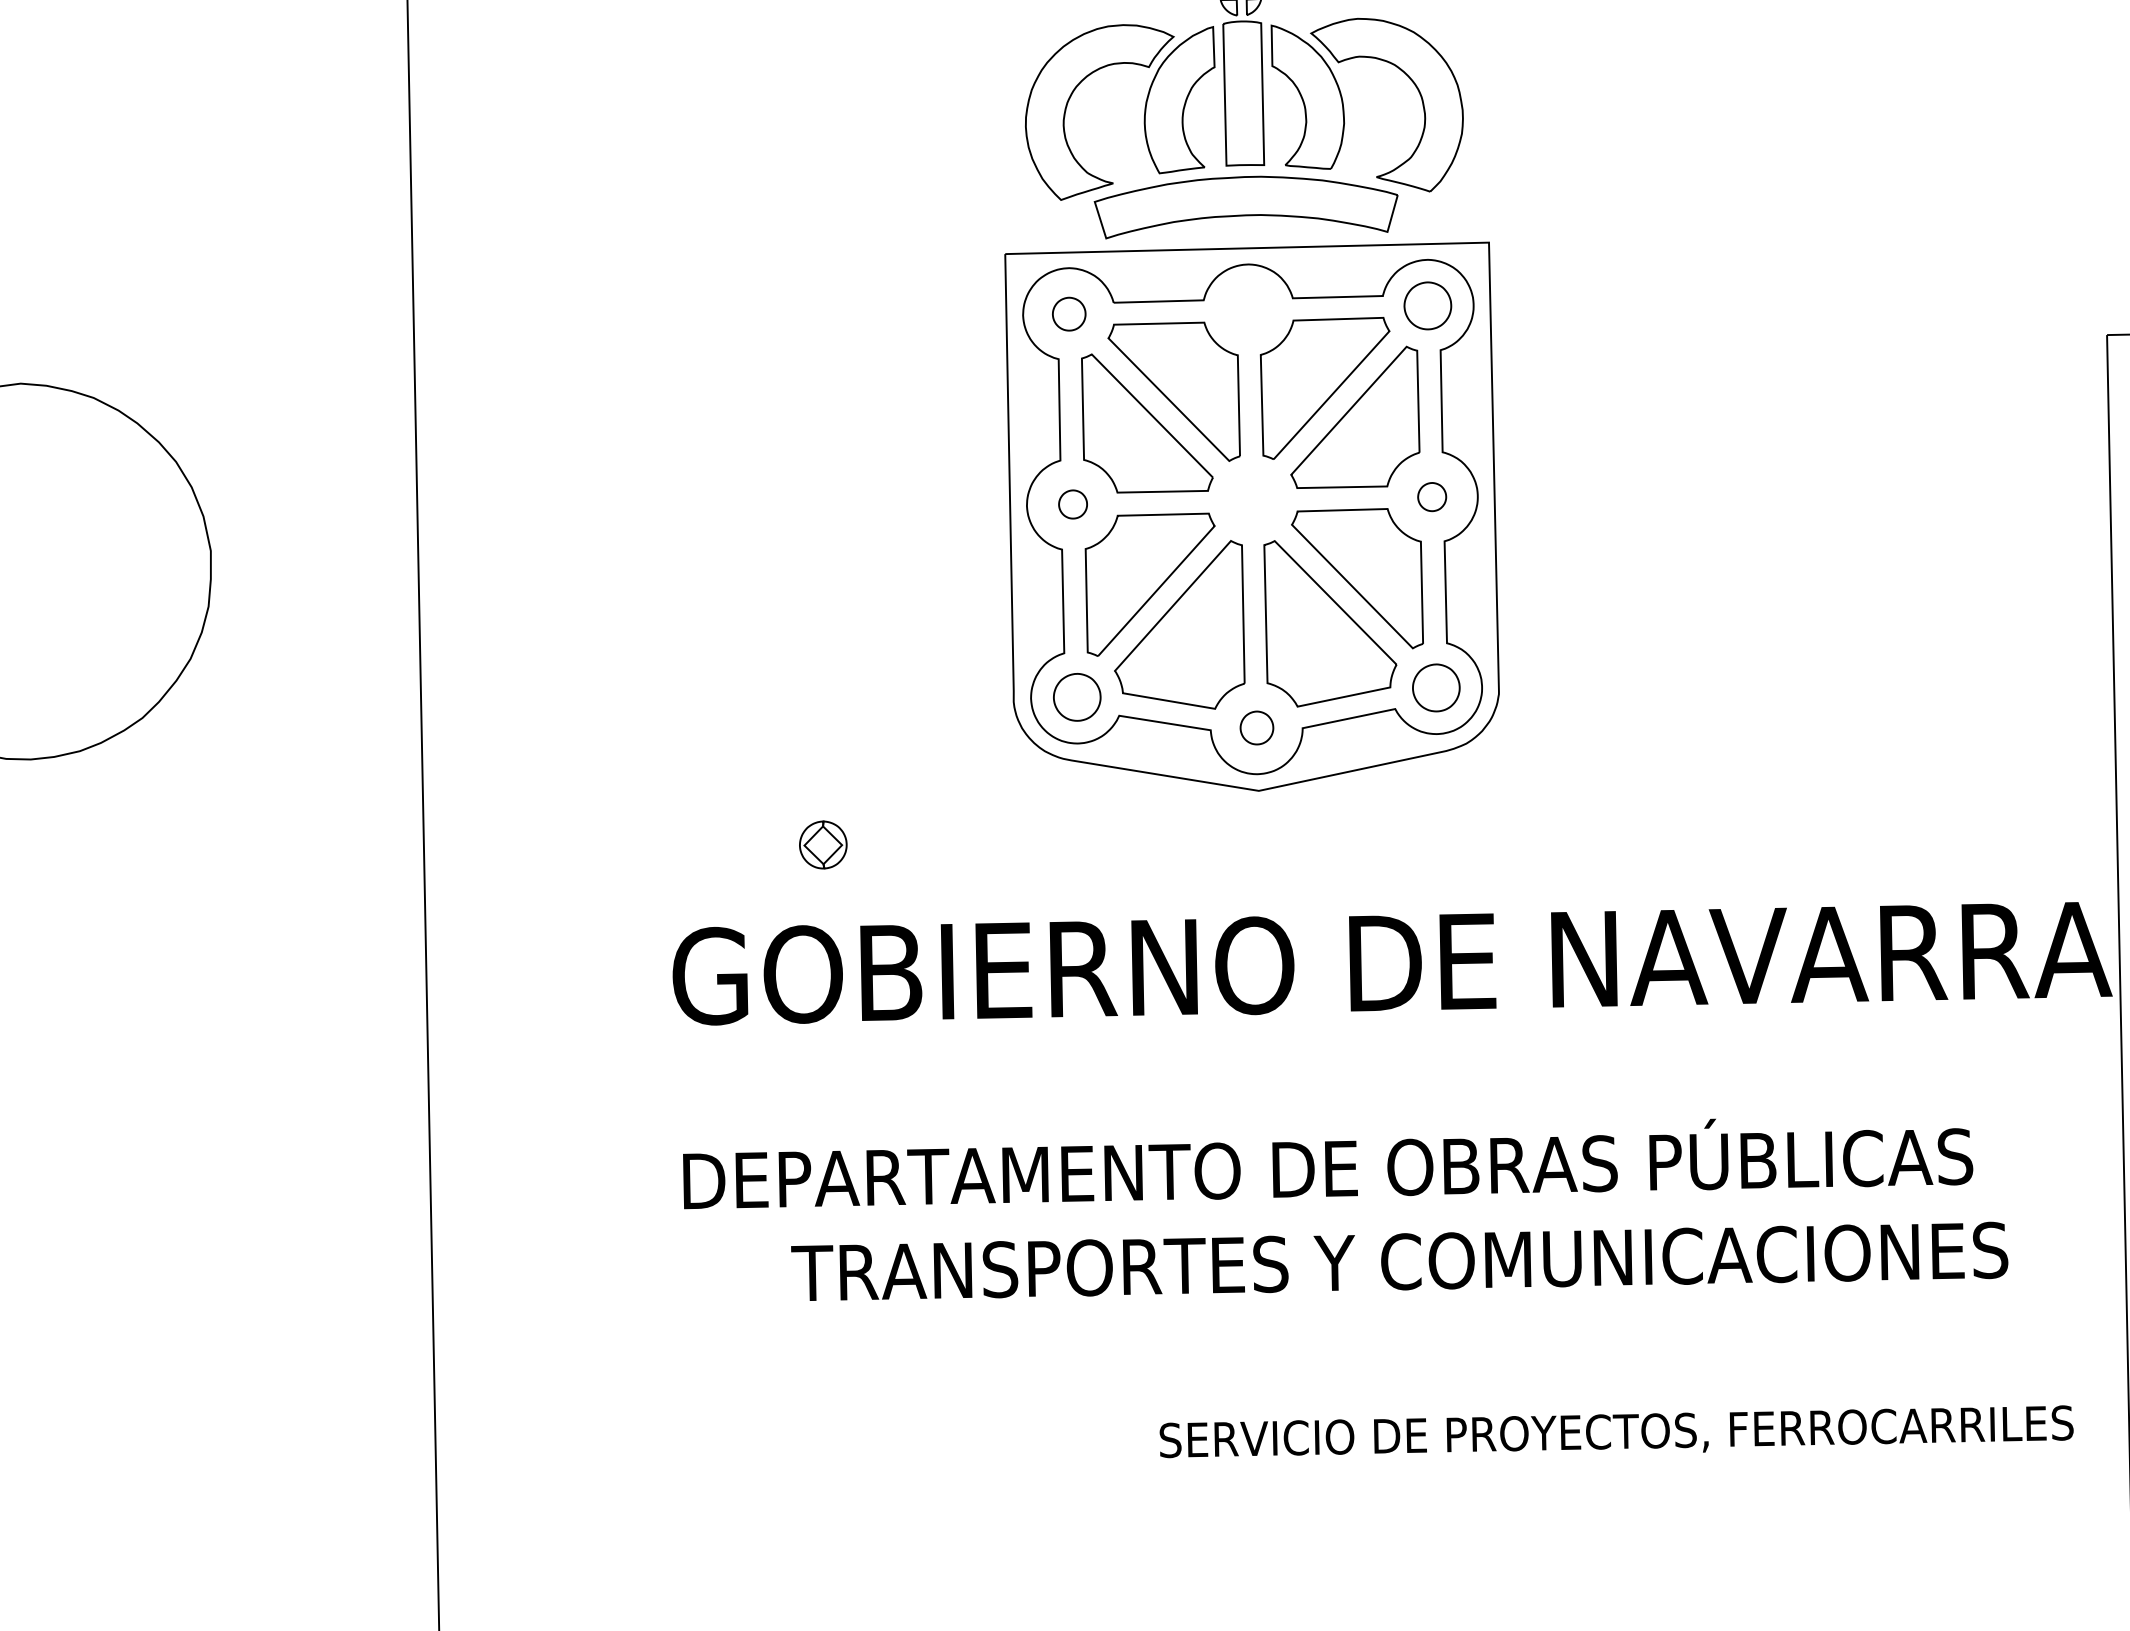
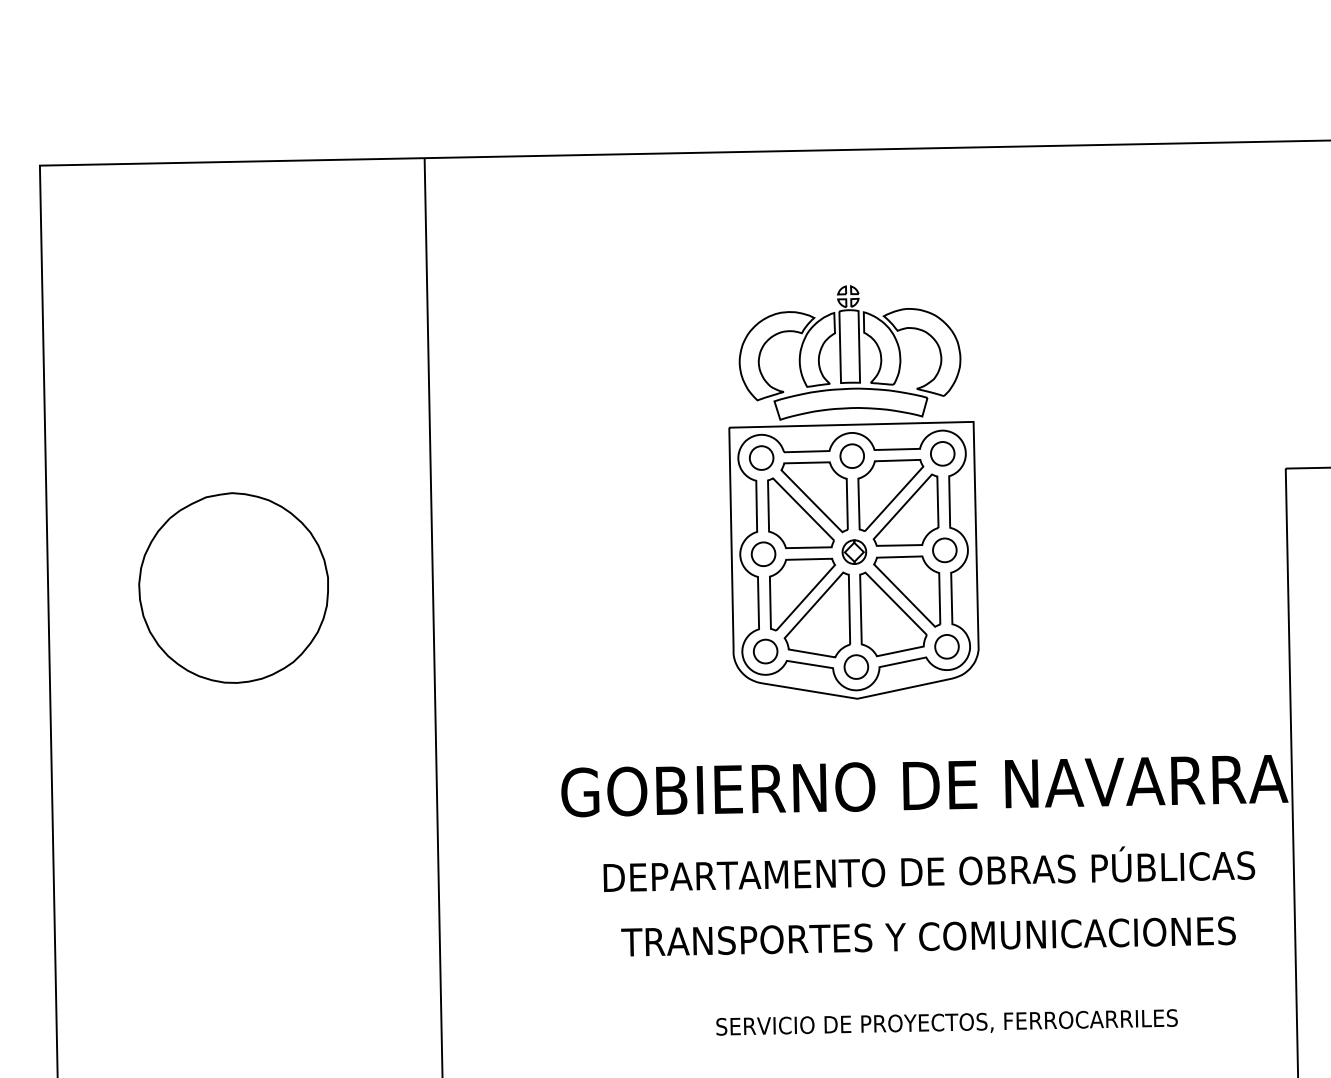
part: (1247, 309) -> (851, 455), added
part: (1069, 313) -> (761, 457), size x1.43
part: (1431, 497) -> (944, 550), size x1.67
part: (1072, 503) -> (763, 553), size x1.67
part: (1257, 726) -> (856, 666), size x1.43
part: (823, 843) -> (854, 551), moved
text: (1328, 1162) -> (929, 868), moved
text: (1615, 1431) -> (946, 1022), moved

